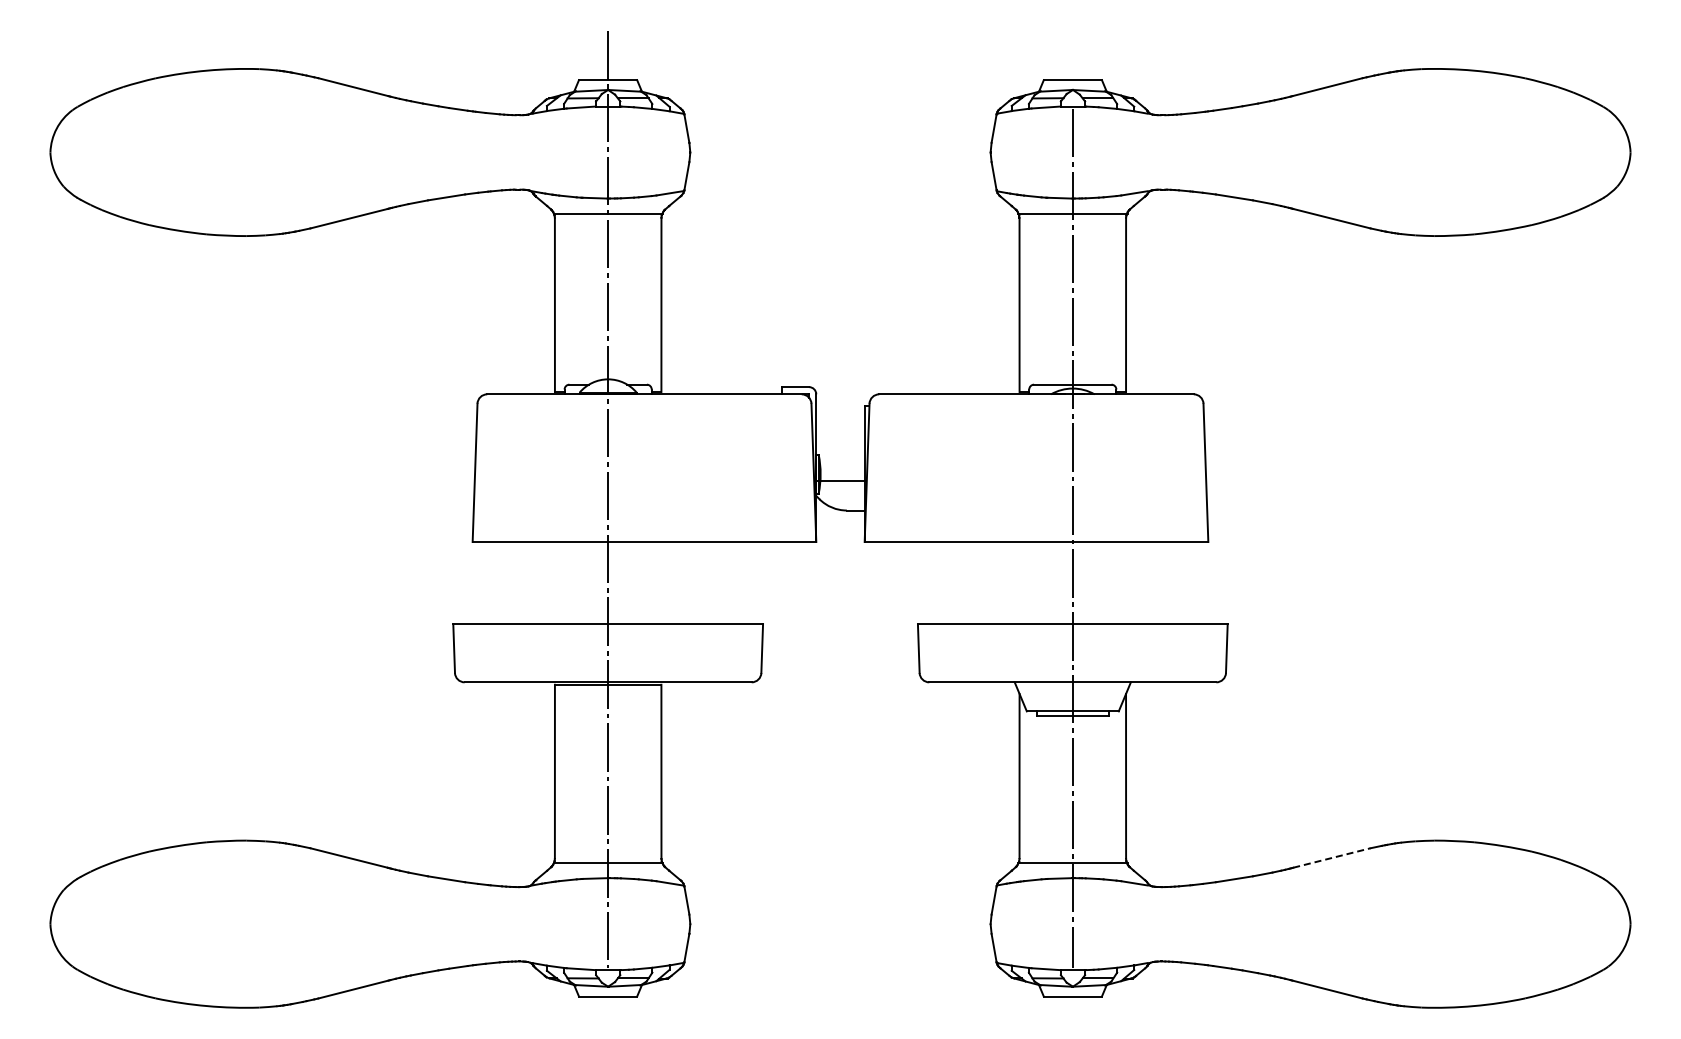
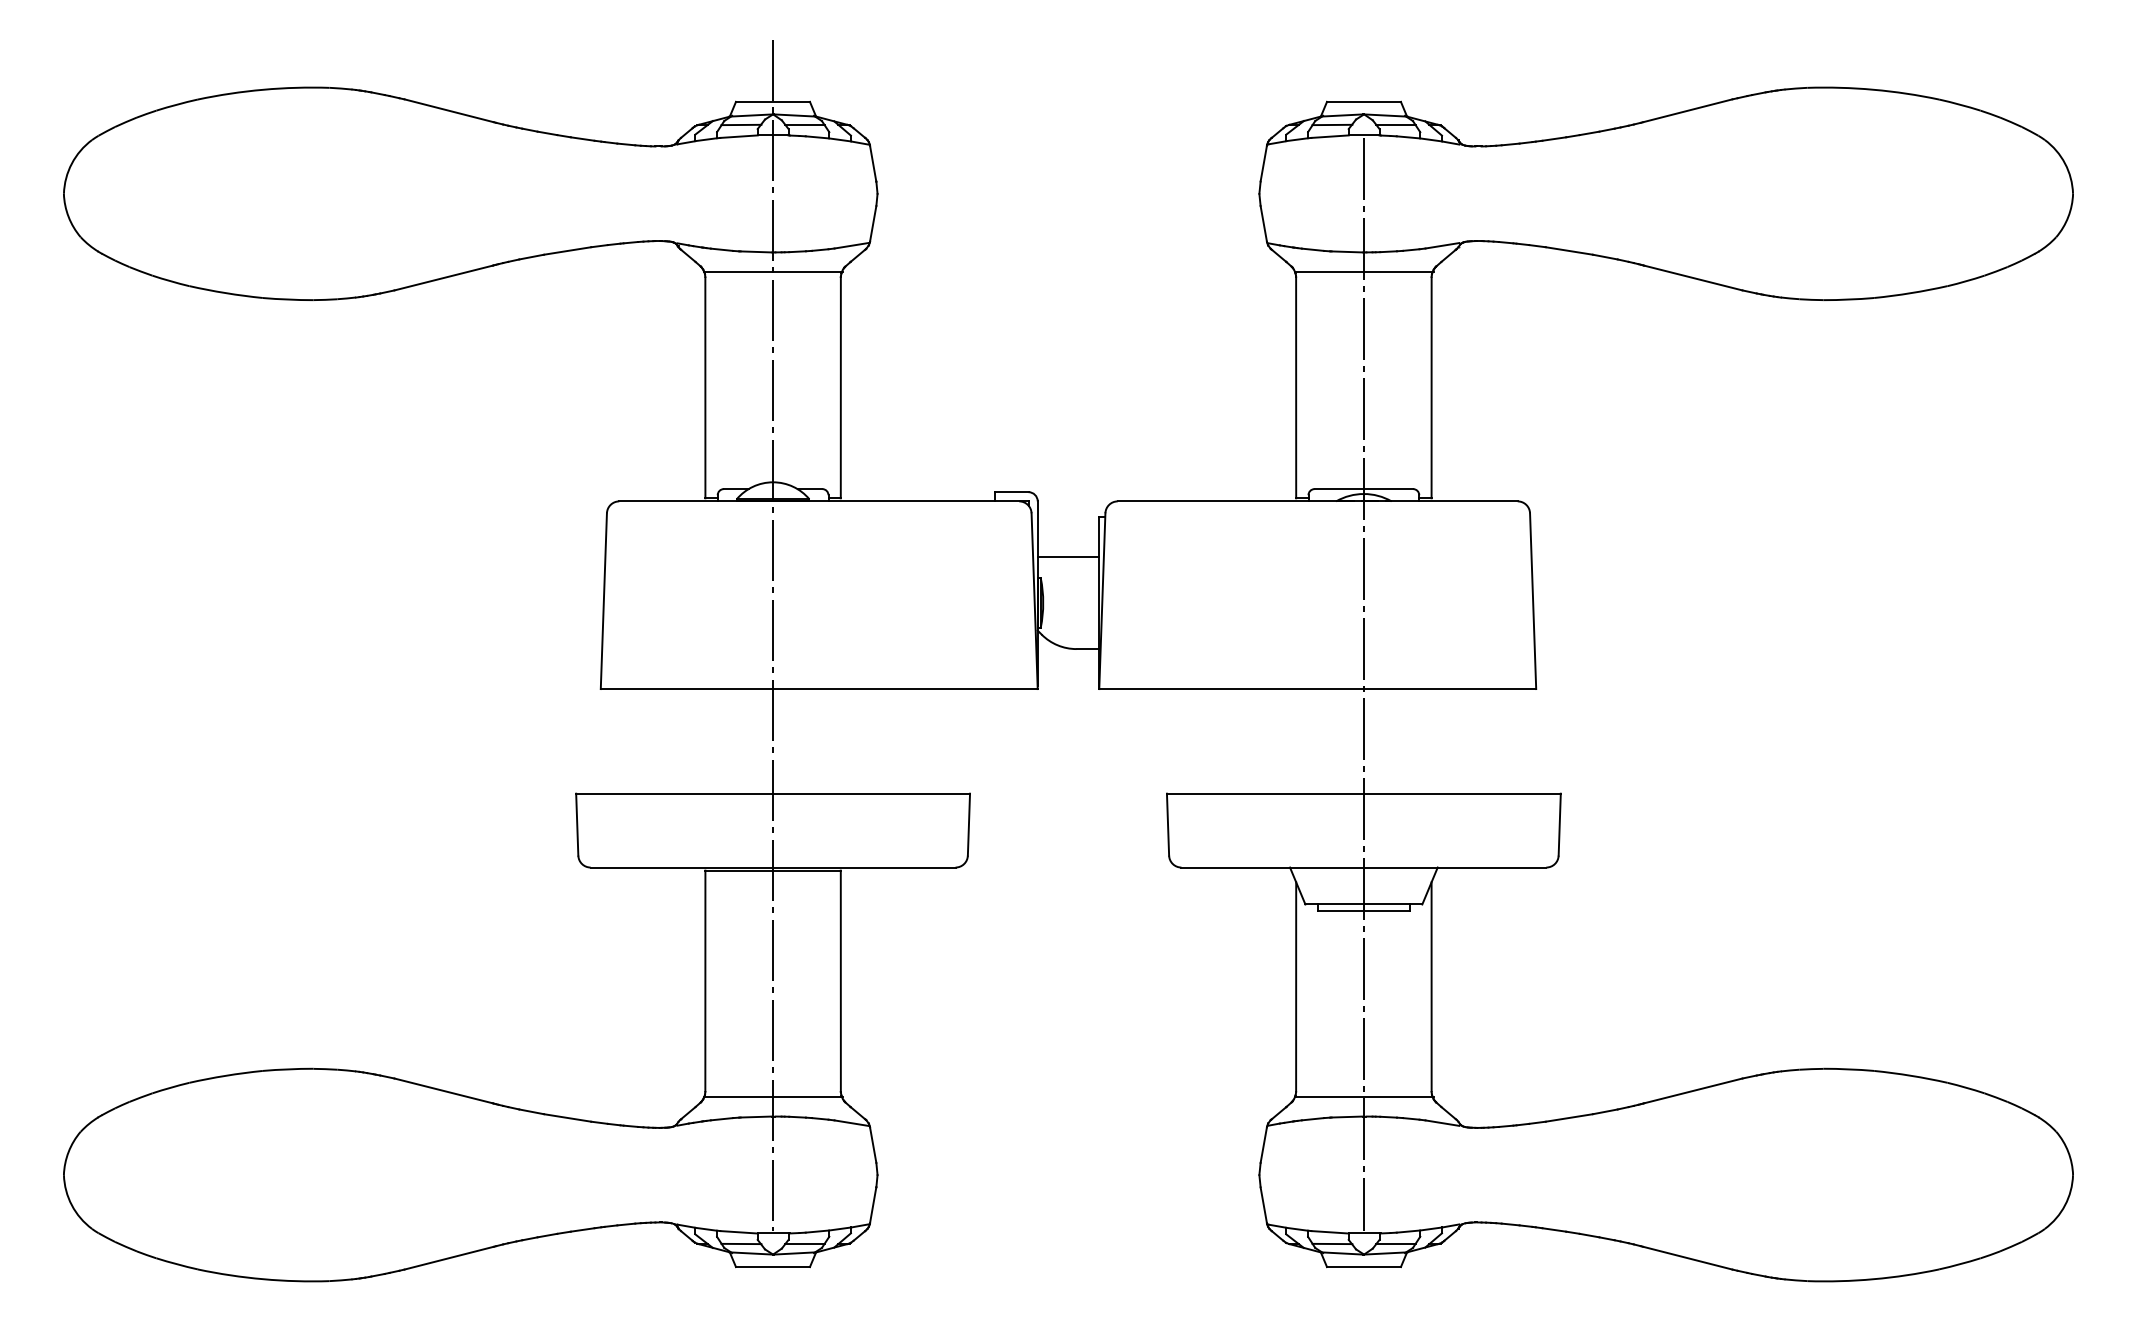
line: (840, 480) -> (1068, 556), moved
line: (1331, 858) -> (1692, 1091), dashed -> solid

